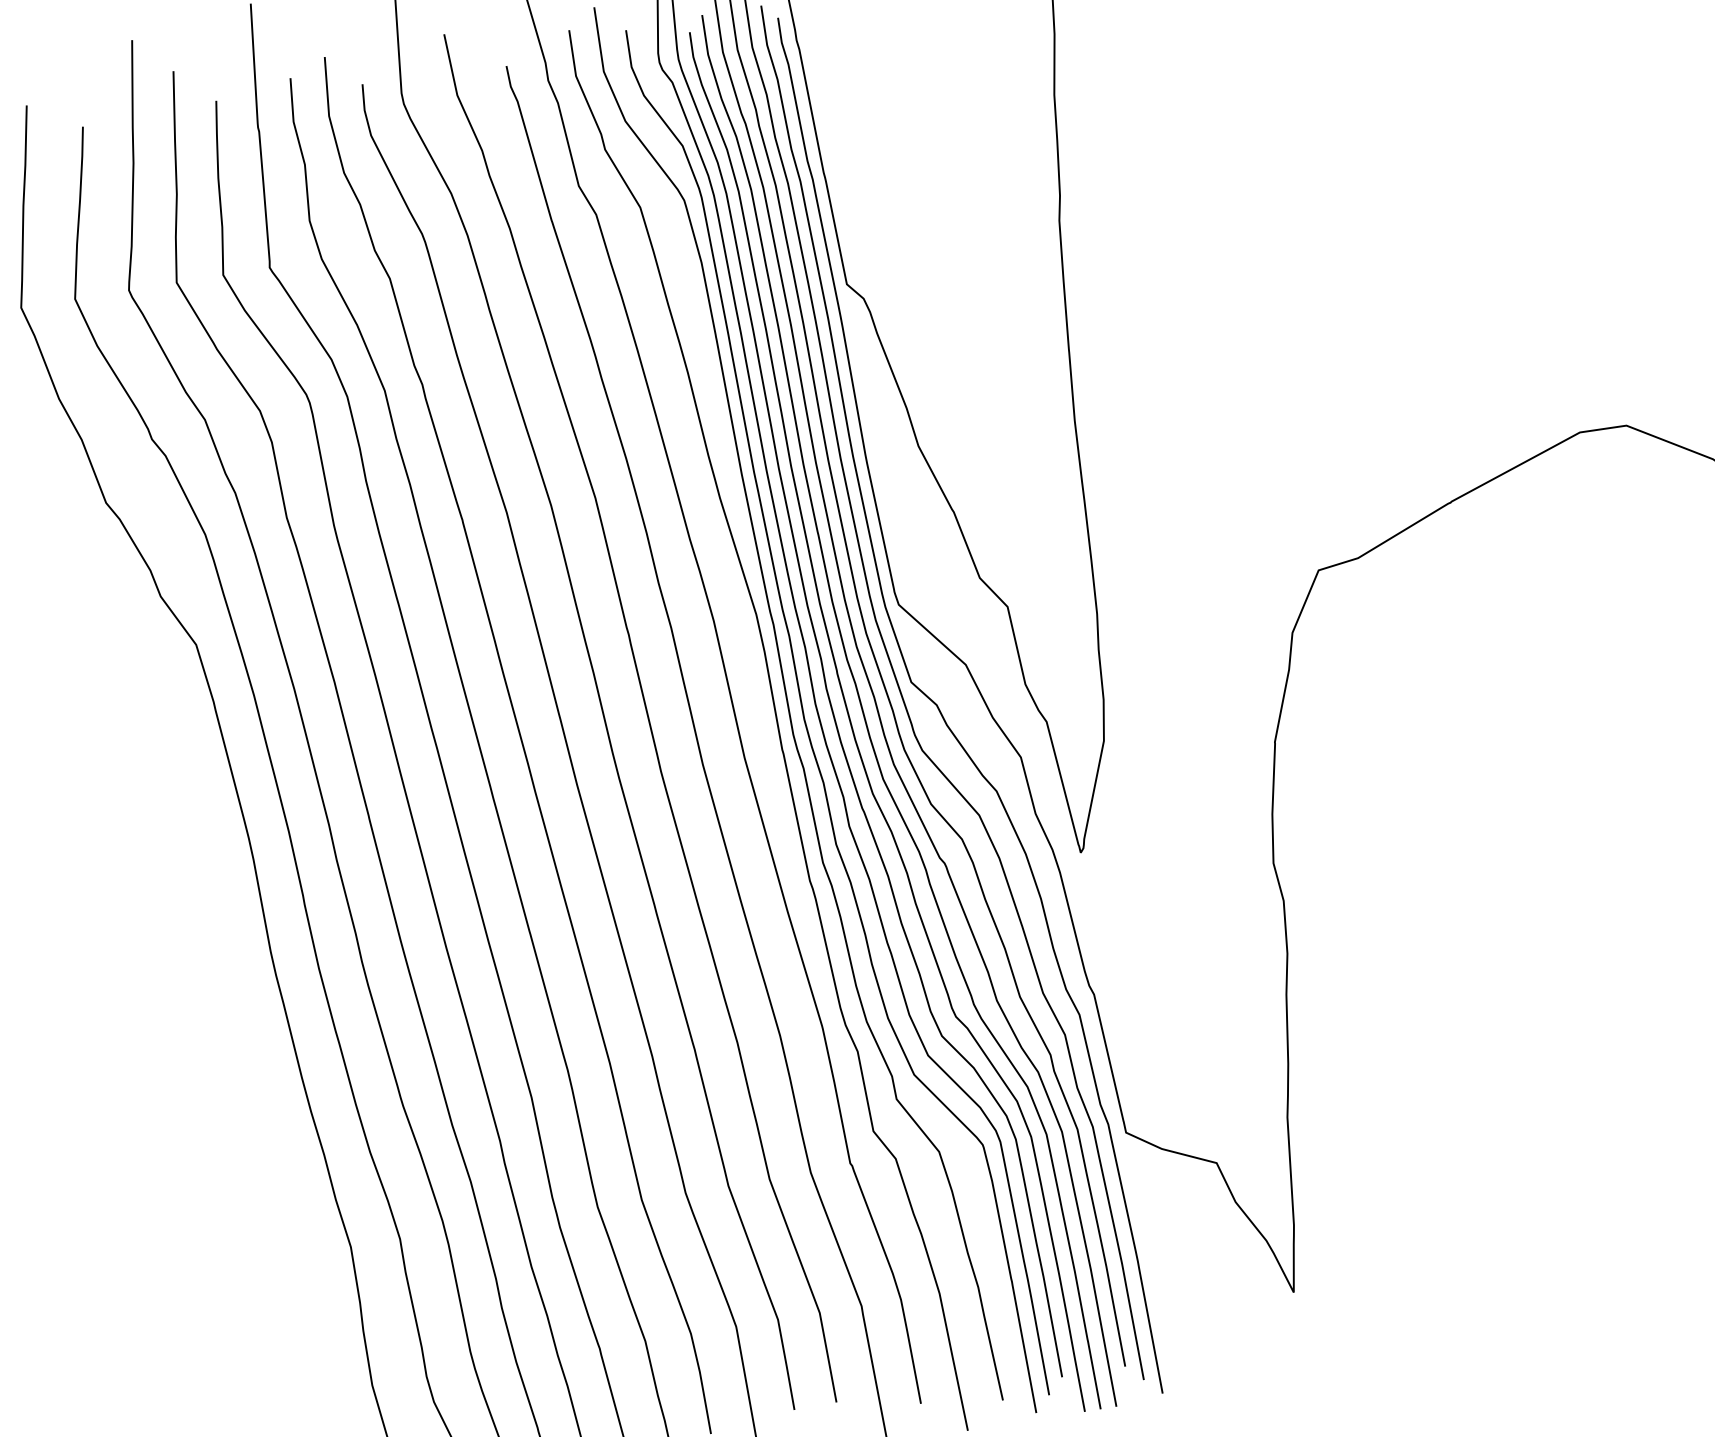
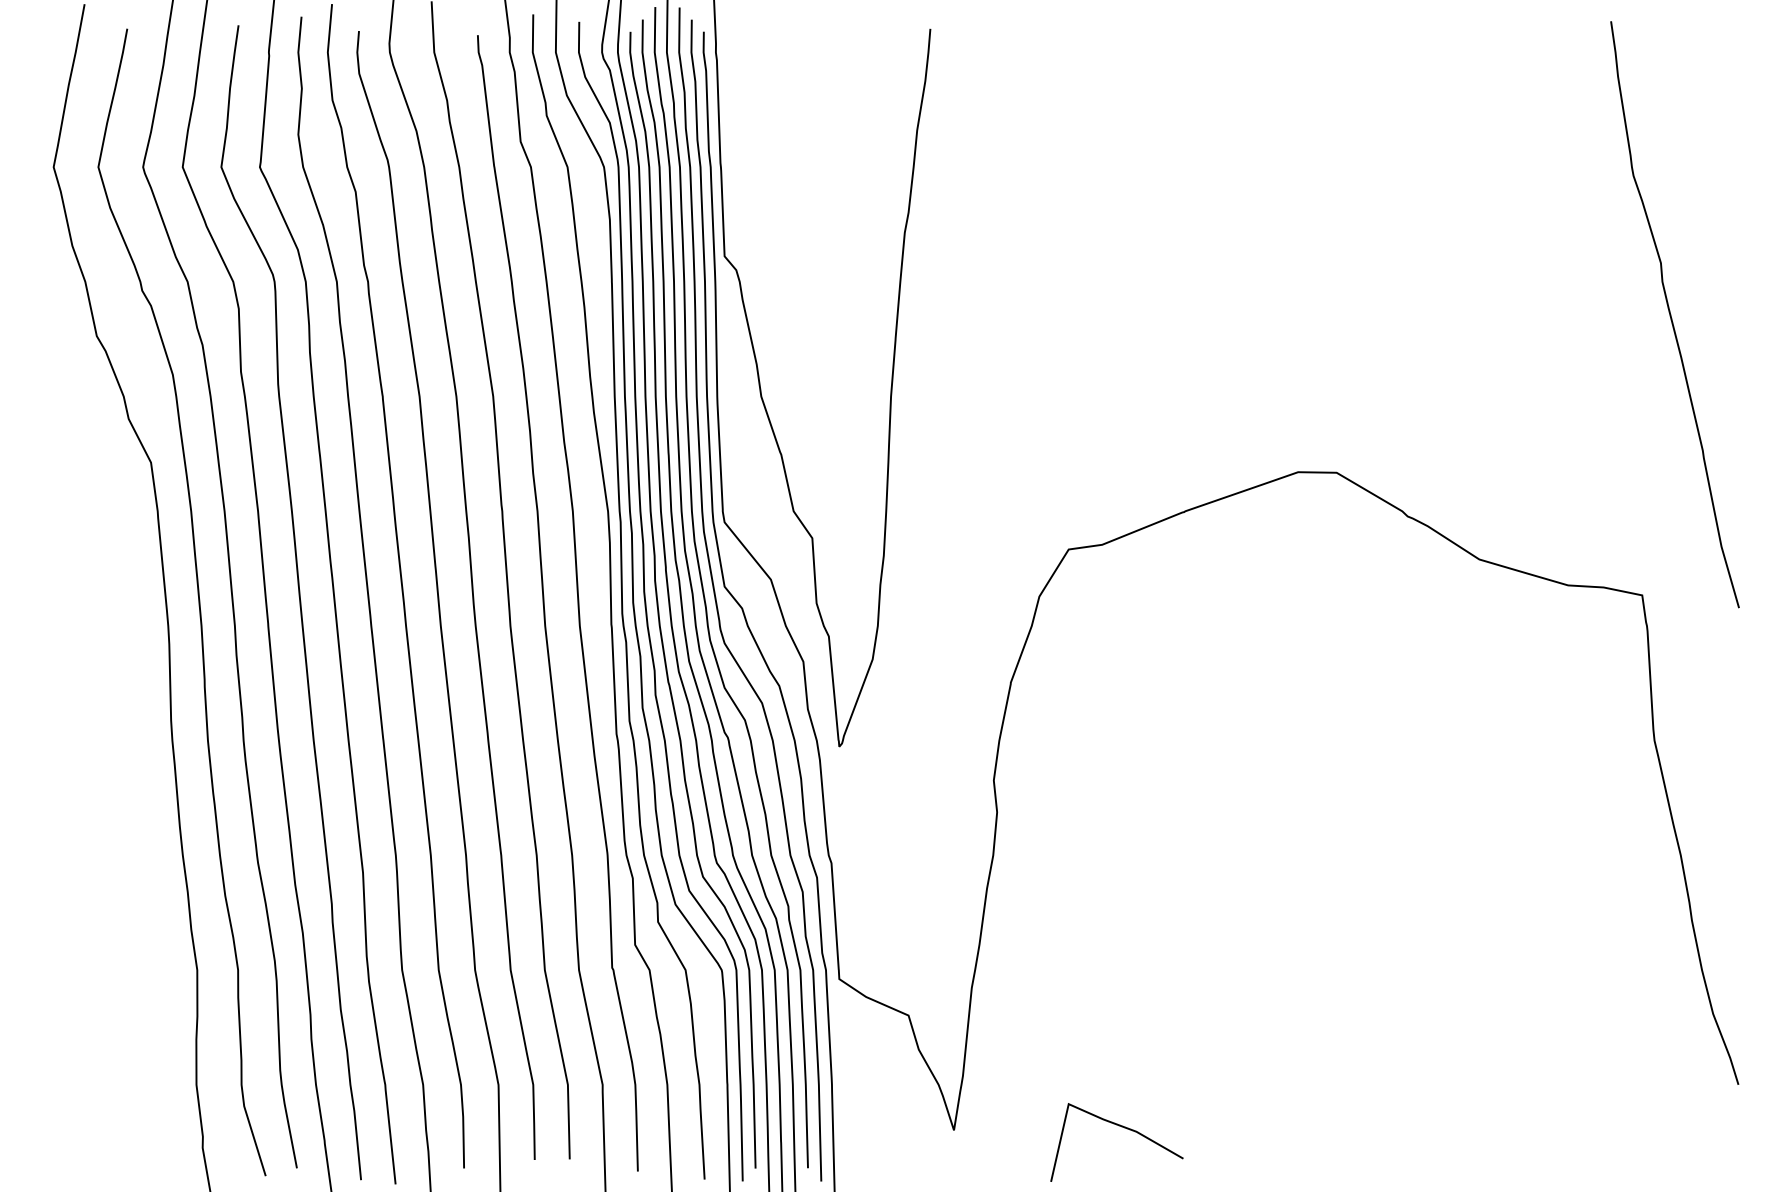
line: (1495, 1256) -> (1121, 1127), added

